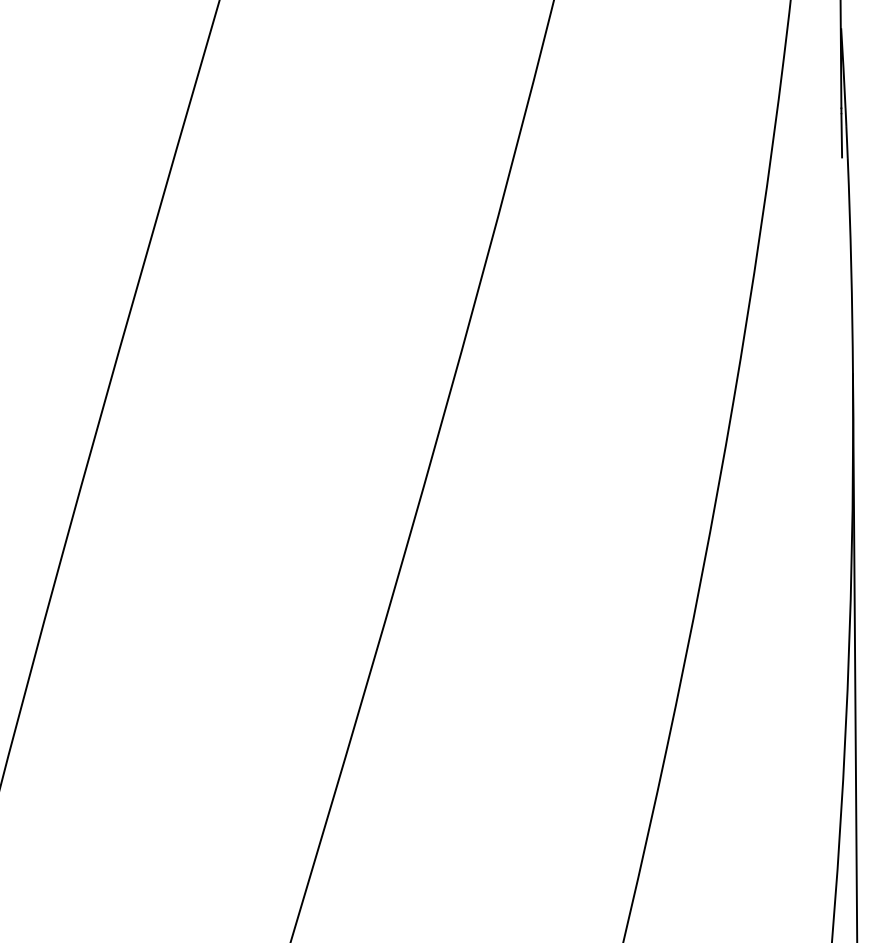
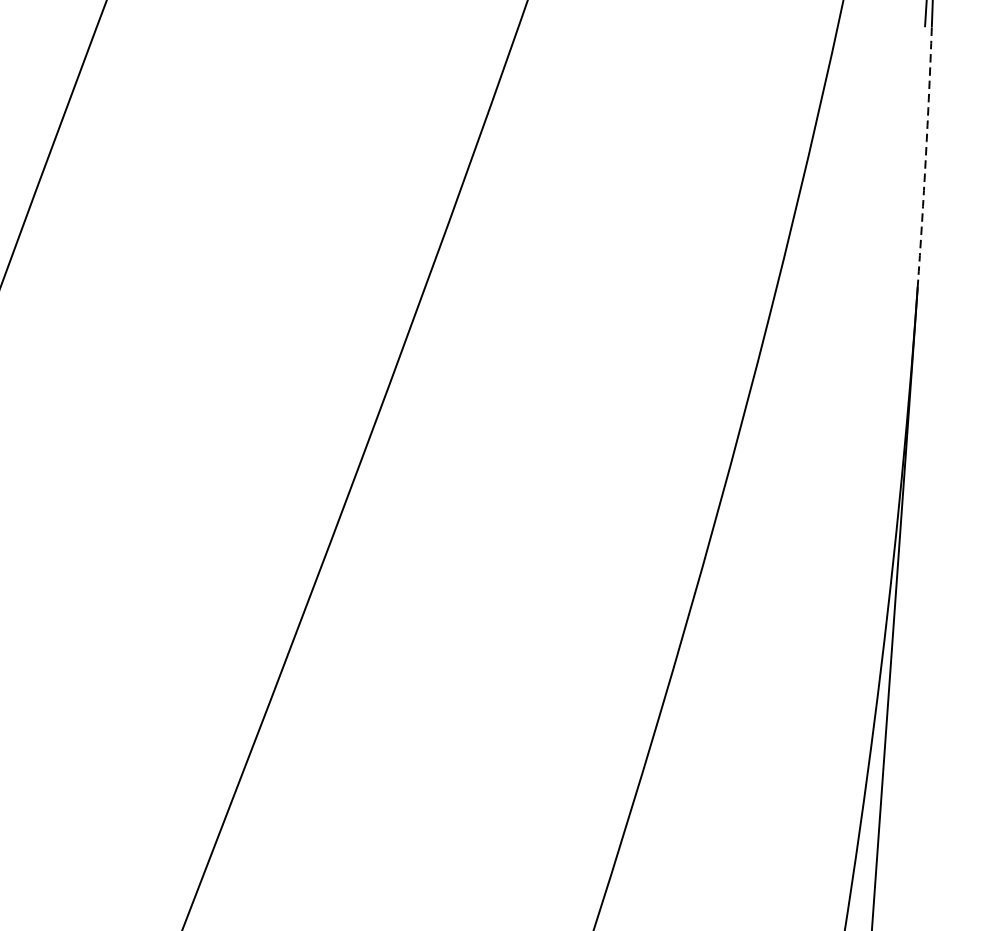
arc: (851, 266) -> (926, 158), solid -> dashed

